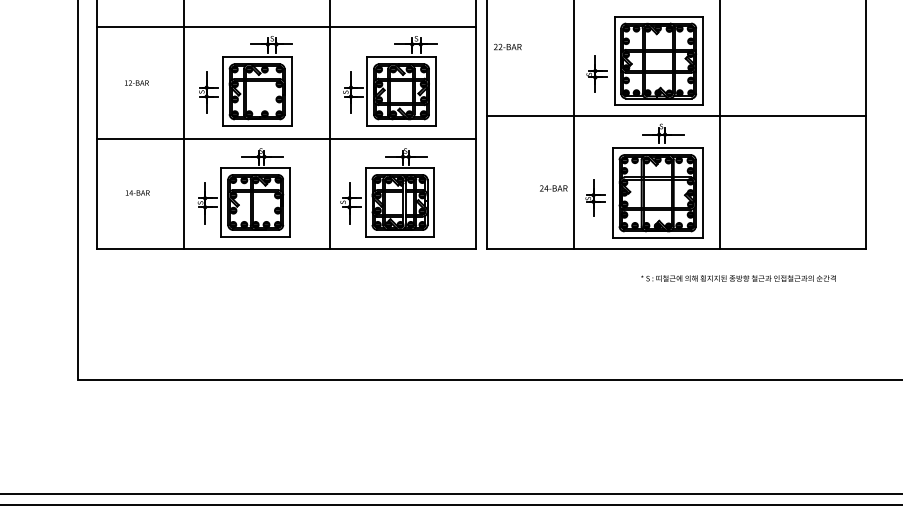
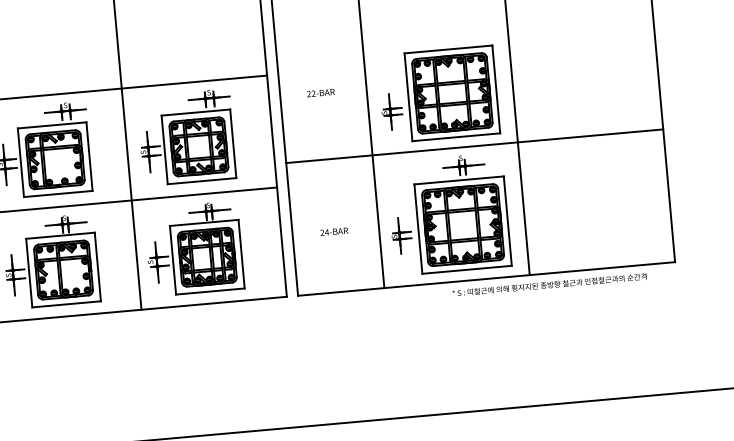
text: (507, 46) -> (320, 92), moved
text: (553, 188) -> (334, 231), moved
text: (738, 278) -> (549, 284), moved

